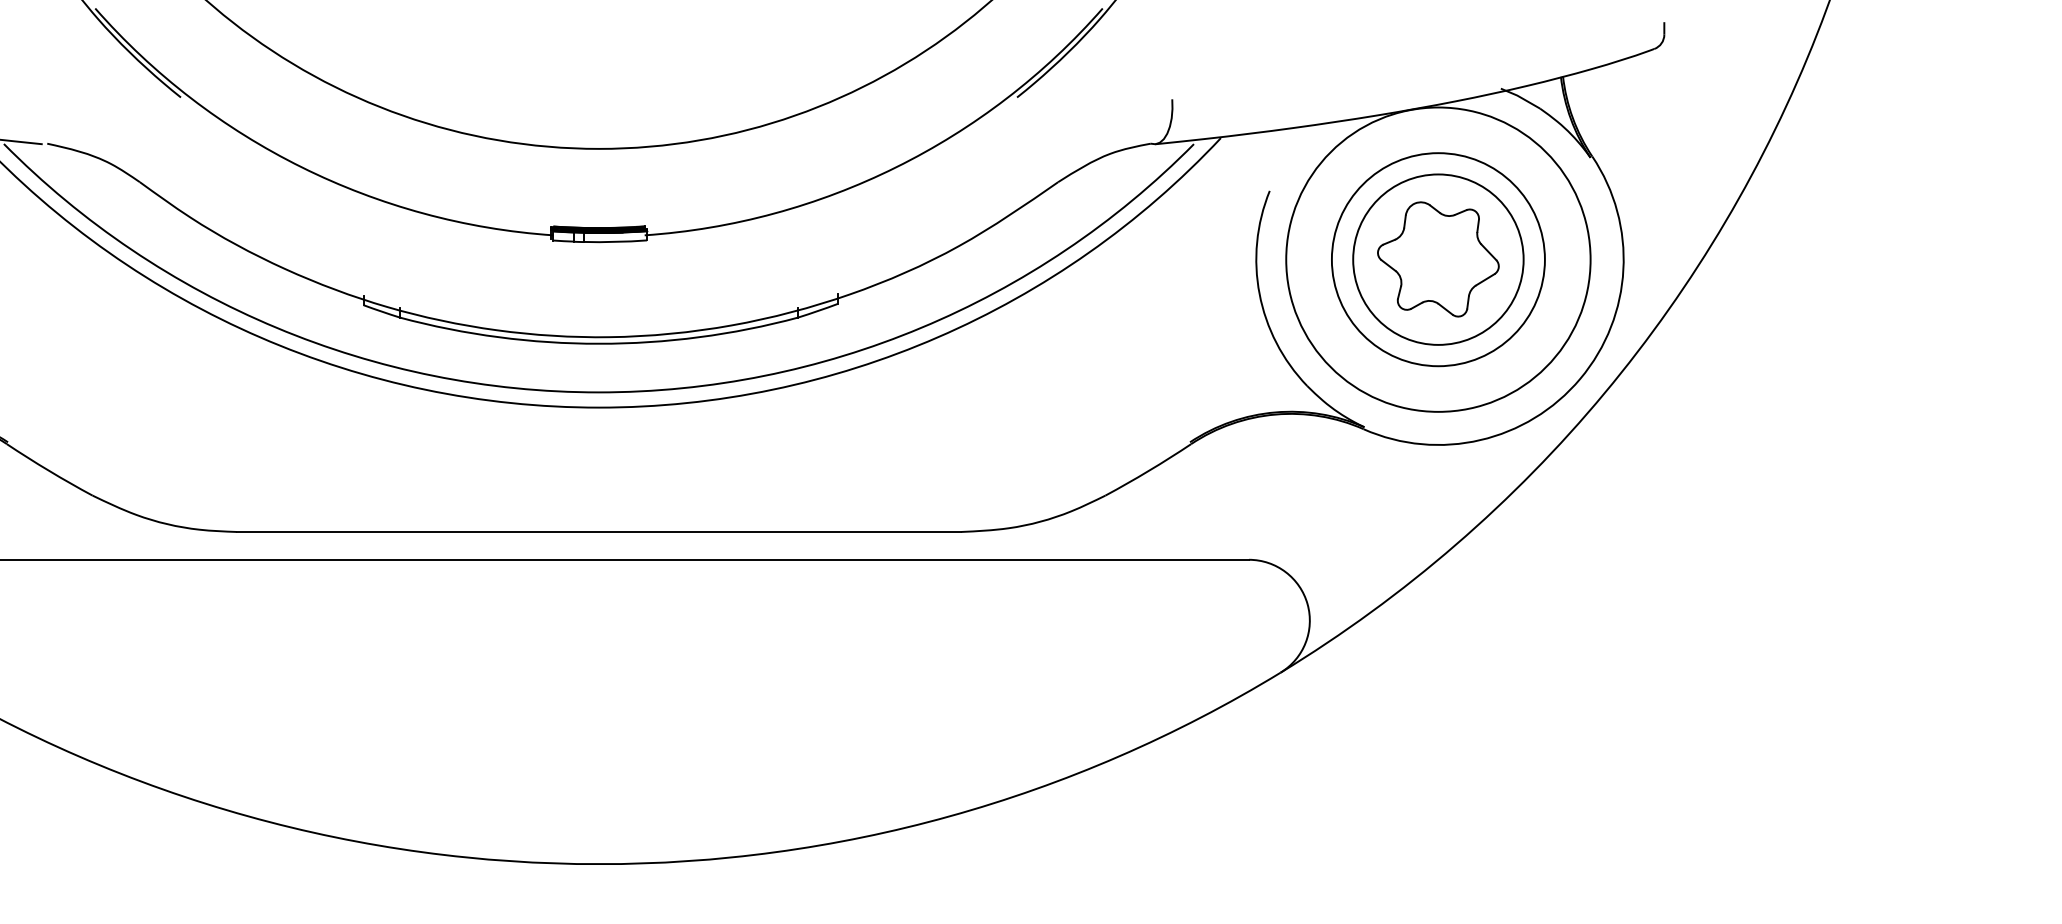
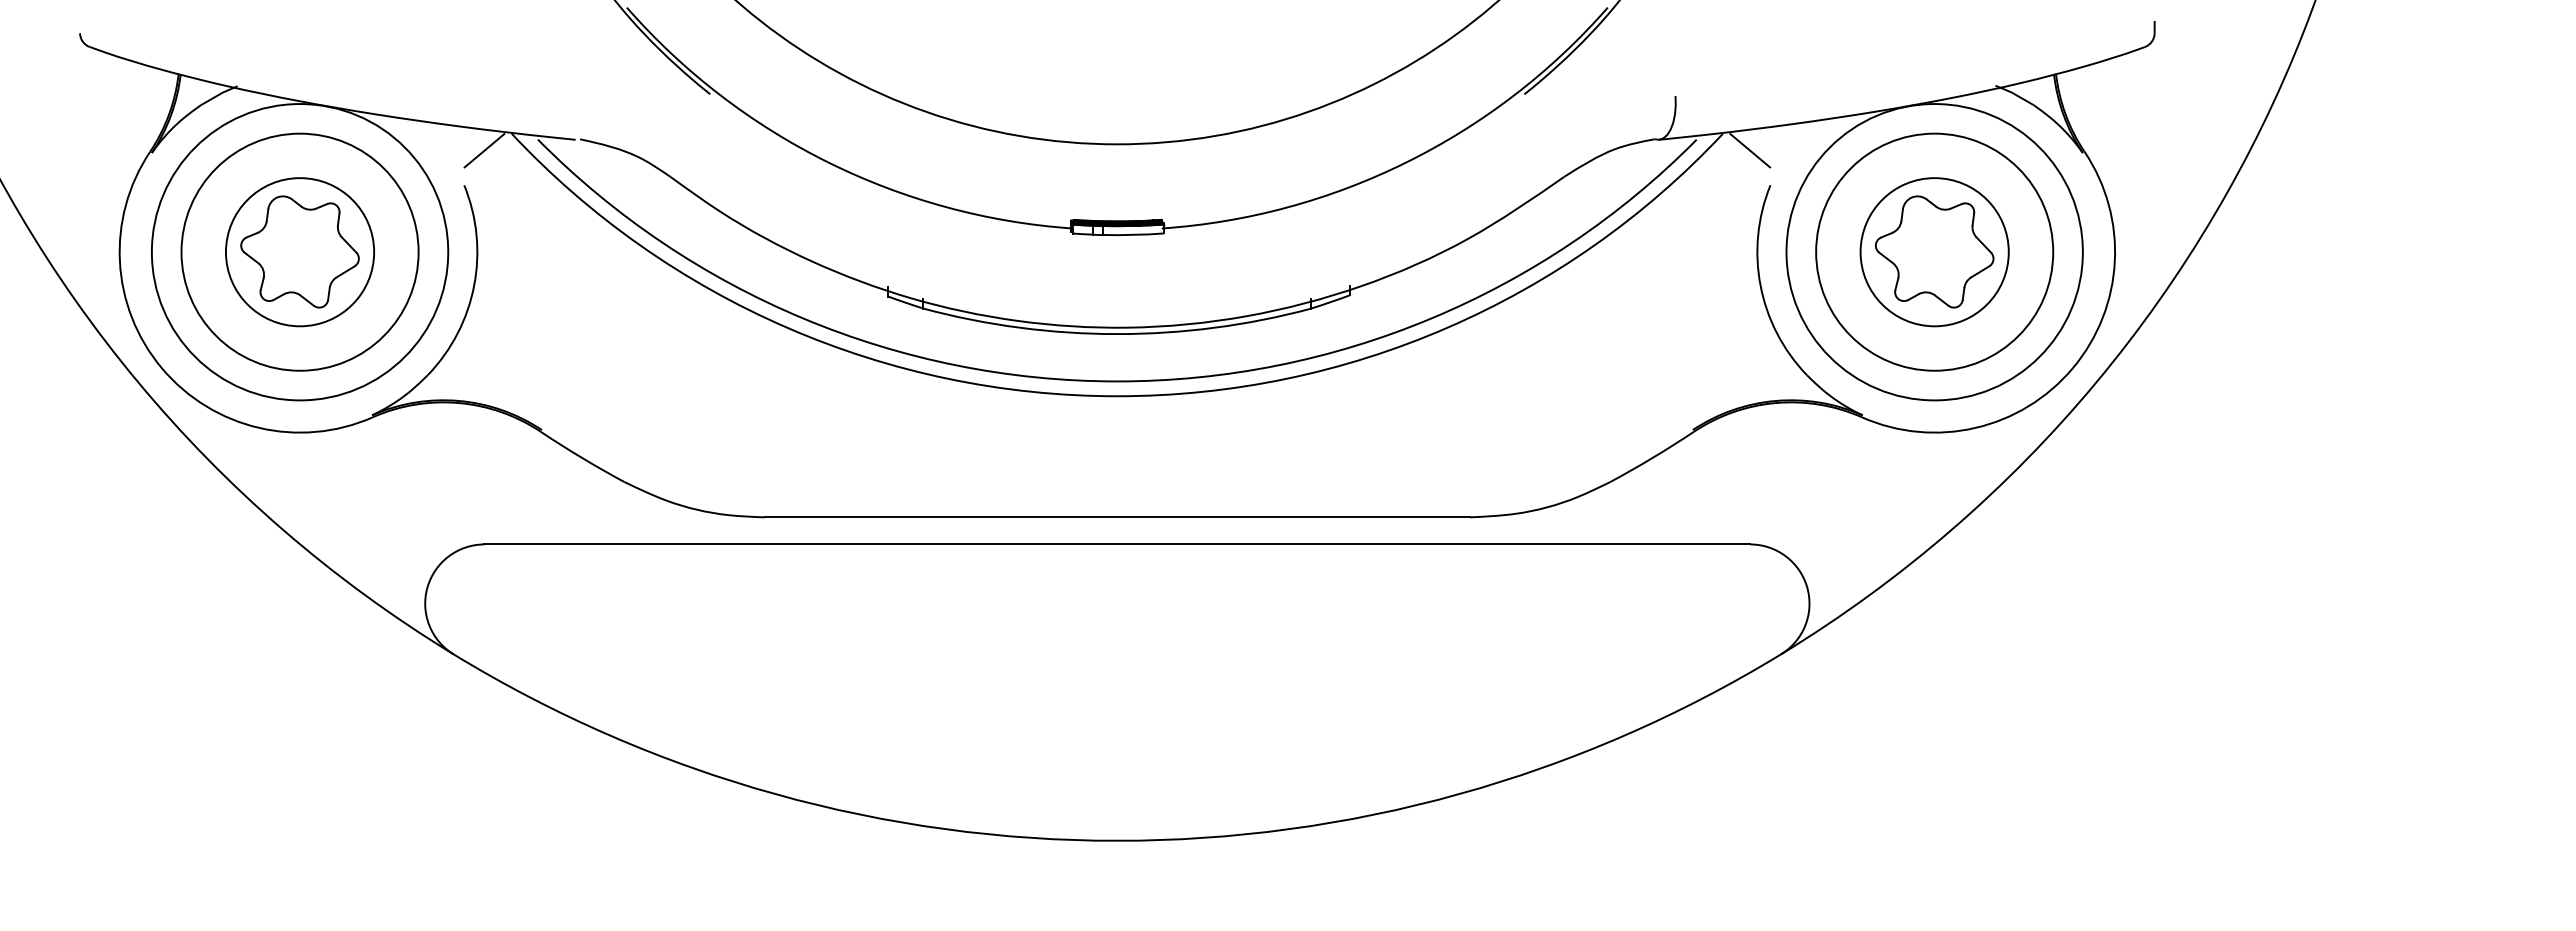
line: (1249, 155) -> (1750, 150), added
circle: (1438, 258) -> (1934, 251), size x1.43
circle: (1438, 259) -> (1934, 252), size x0.71

